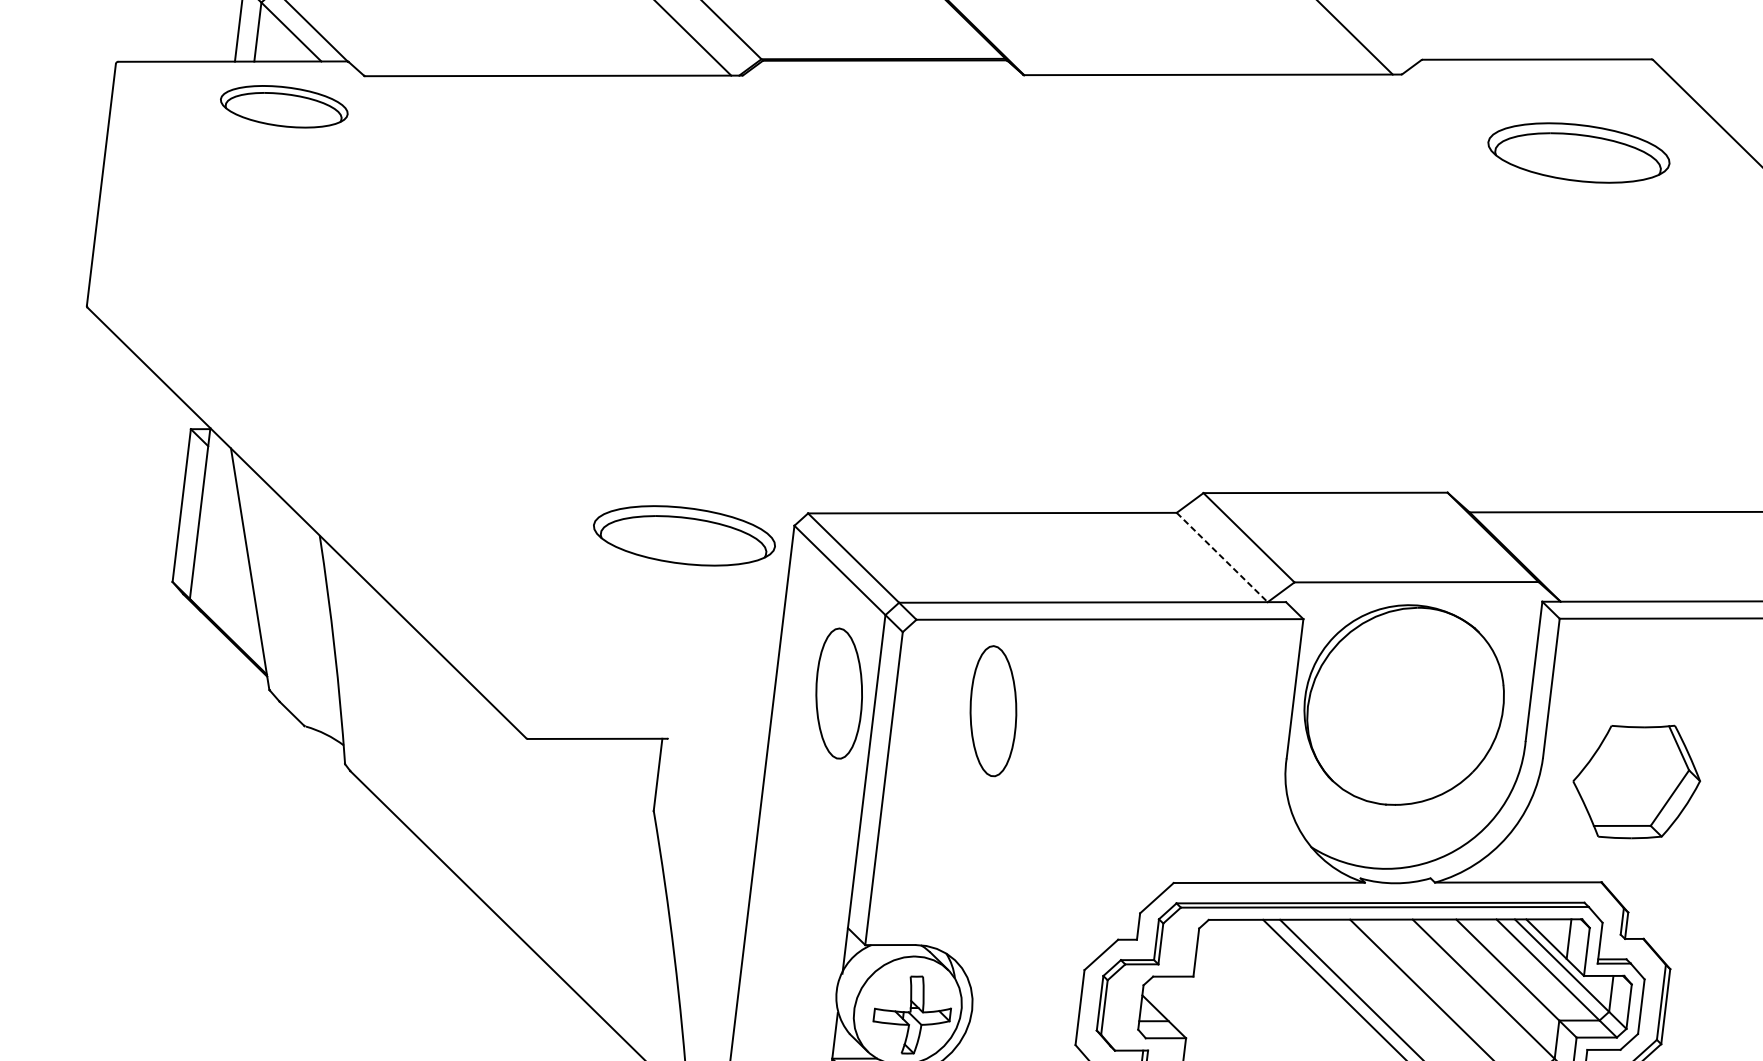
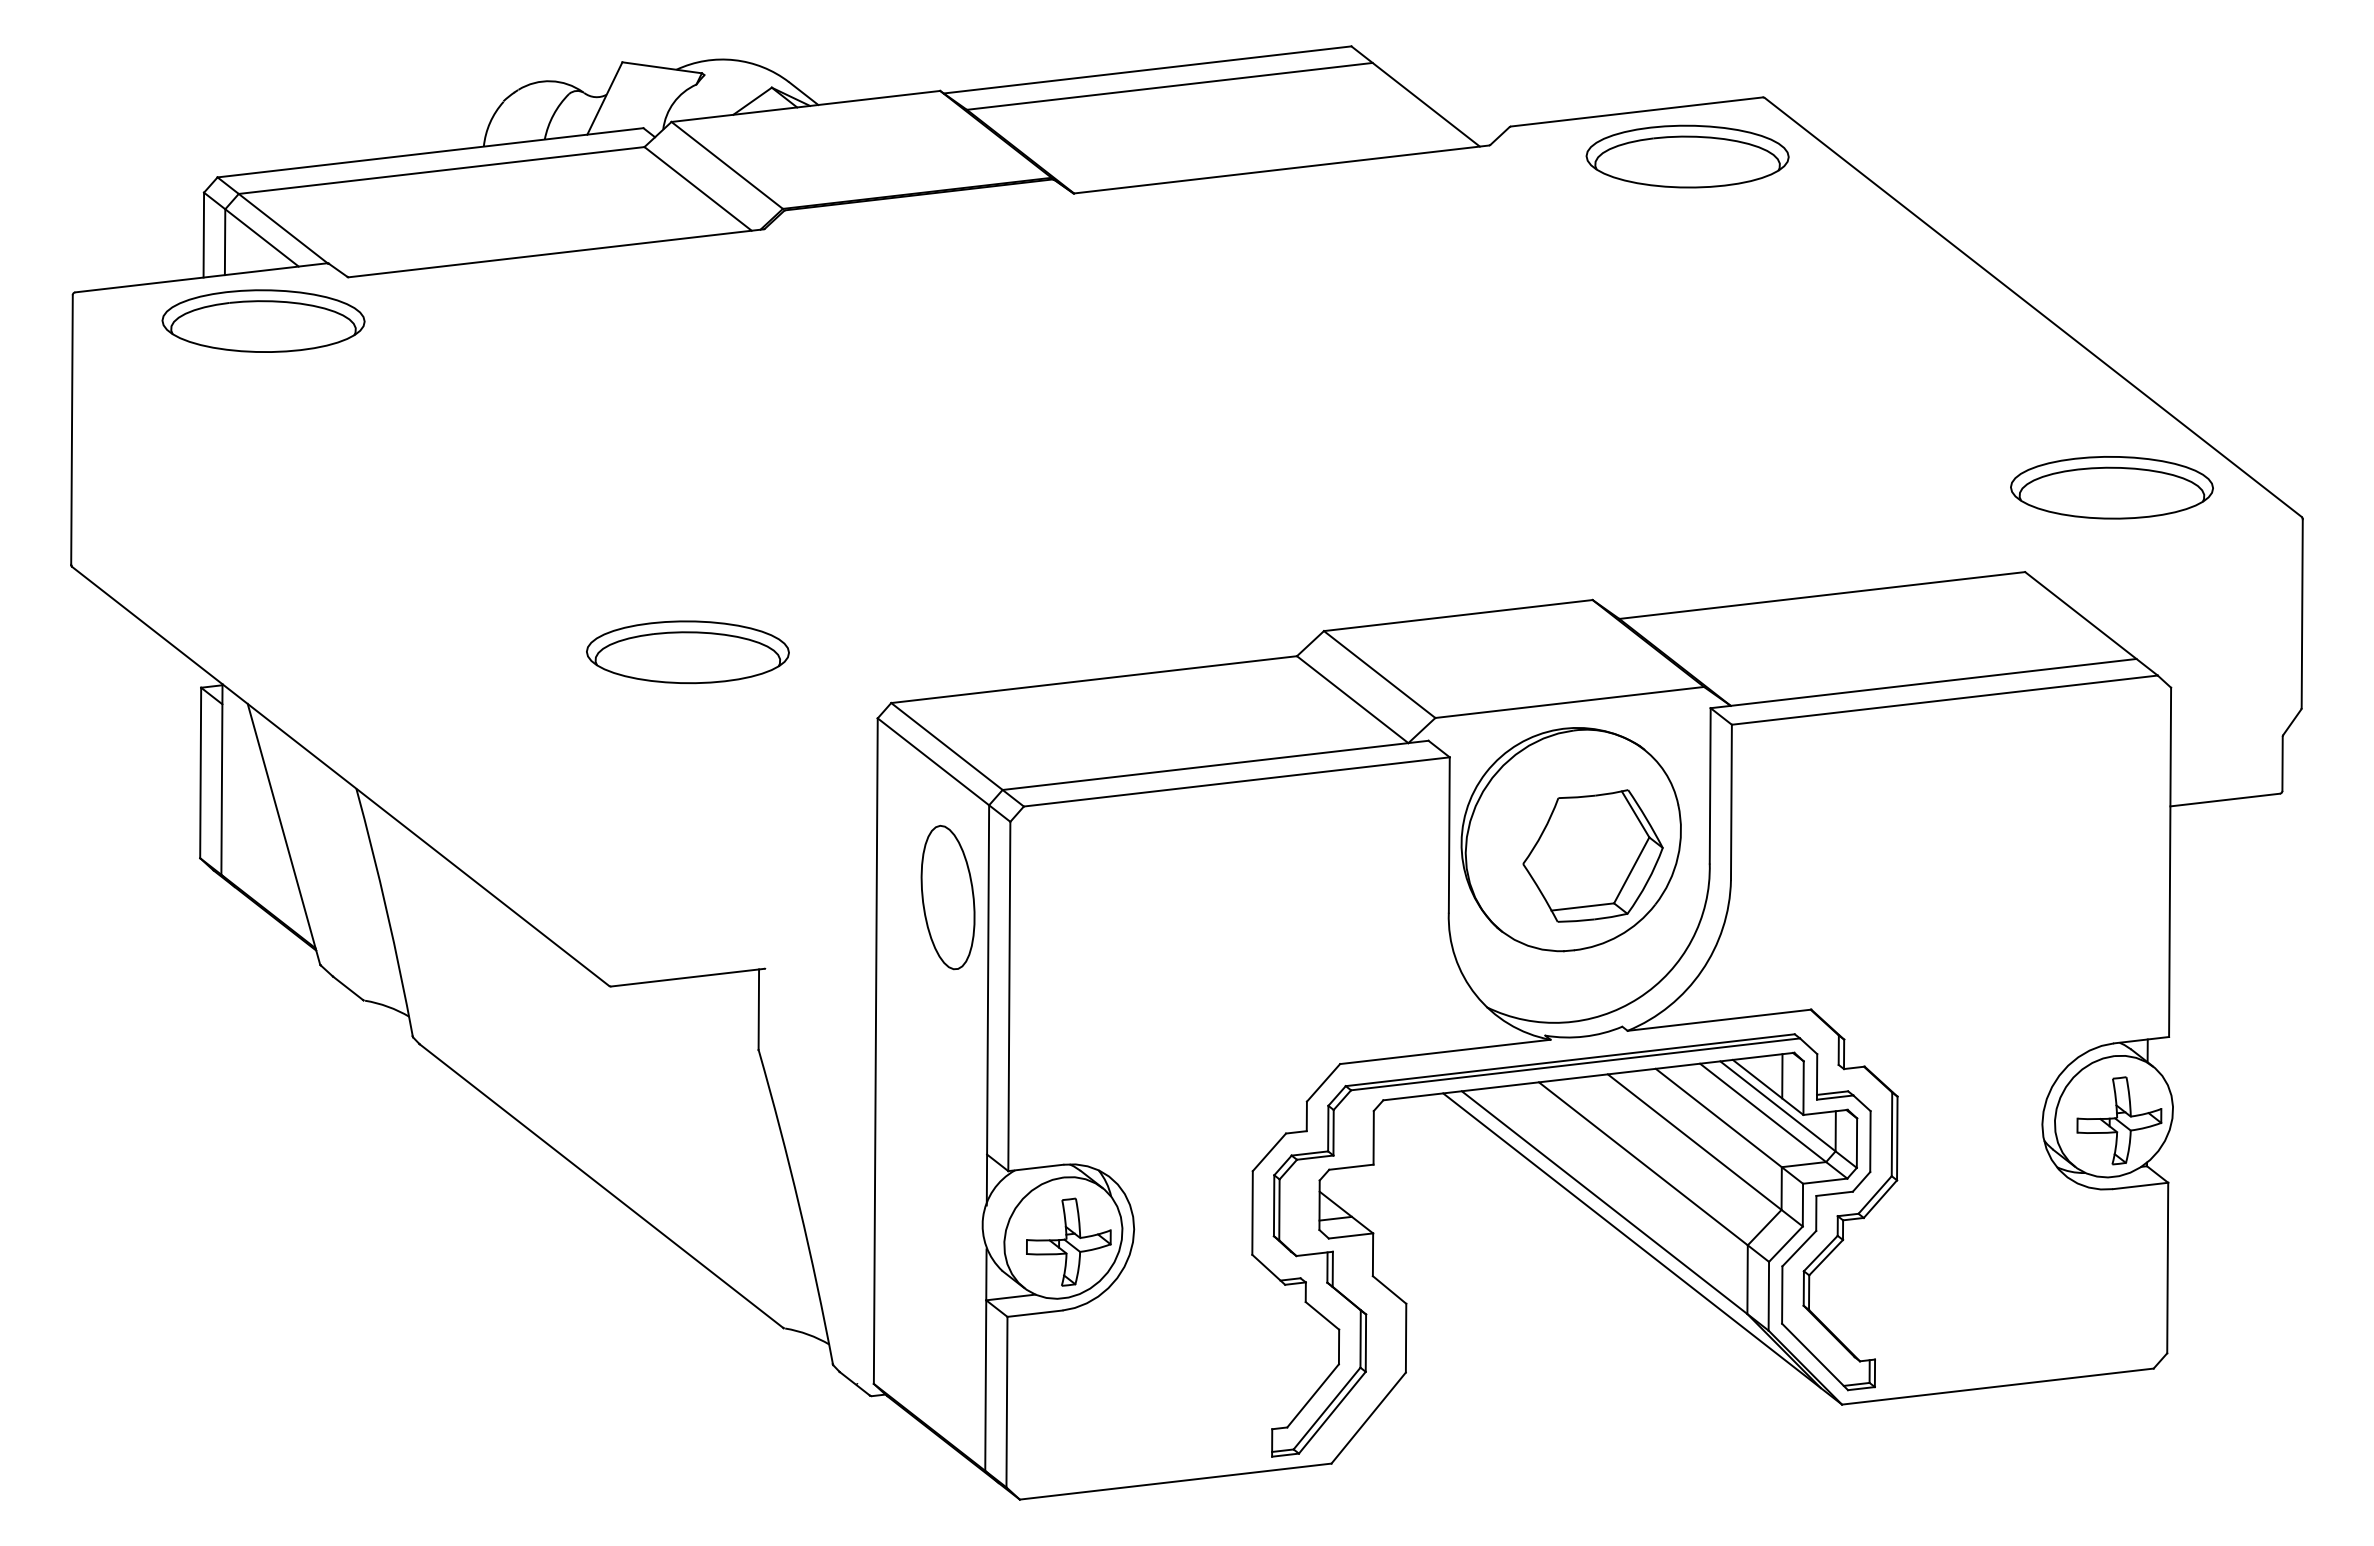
part: (284, 106) -> (263, 320), size x1.43
part: (1578, 152) -> (1687, 156), moved
part: (684, 536) -> (687, 652), moved
line: (1222, 557) -> (1352, 699), dashed -> solid
part: (992, 711) -> (1119, 897), removed
part: (1636, 780) -> (1592, 855), moved

